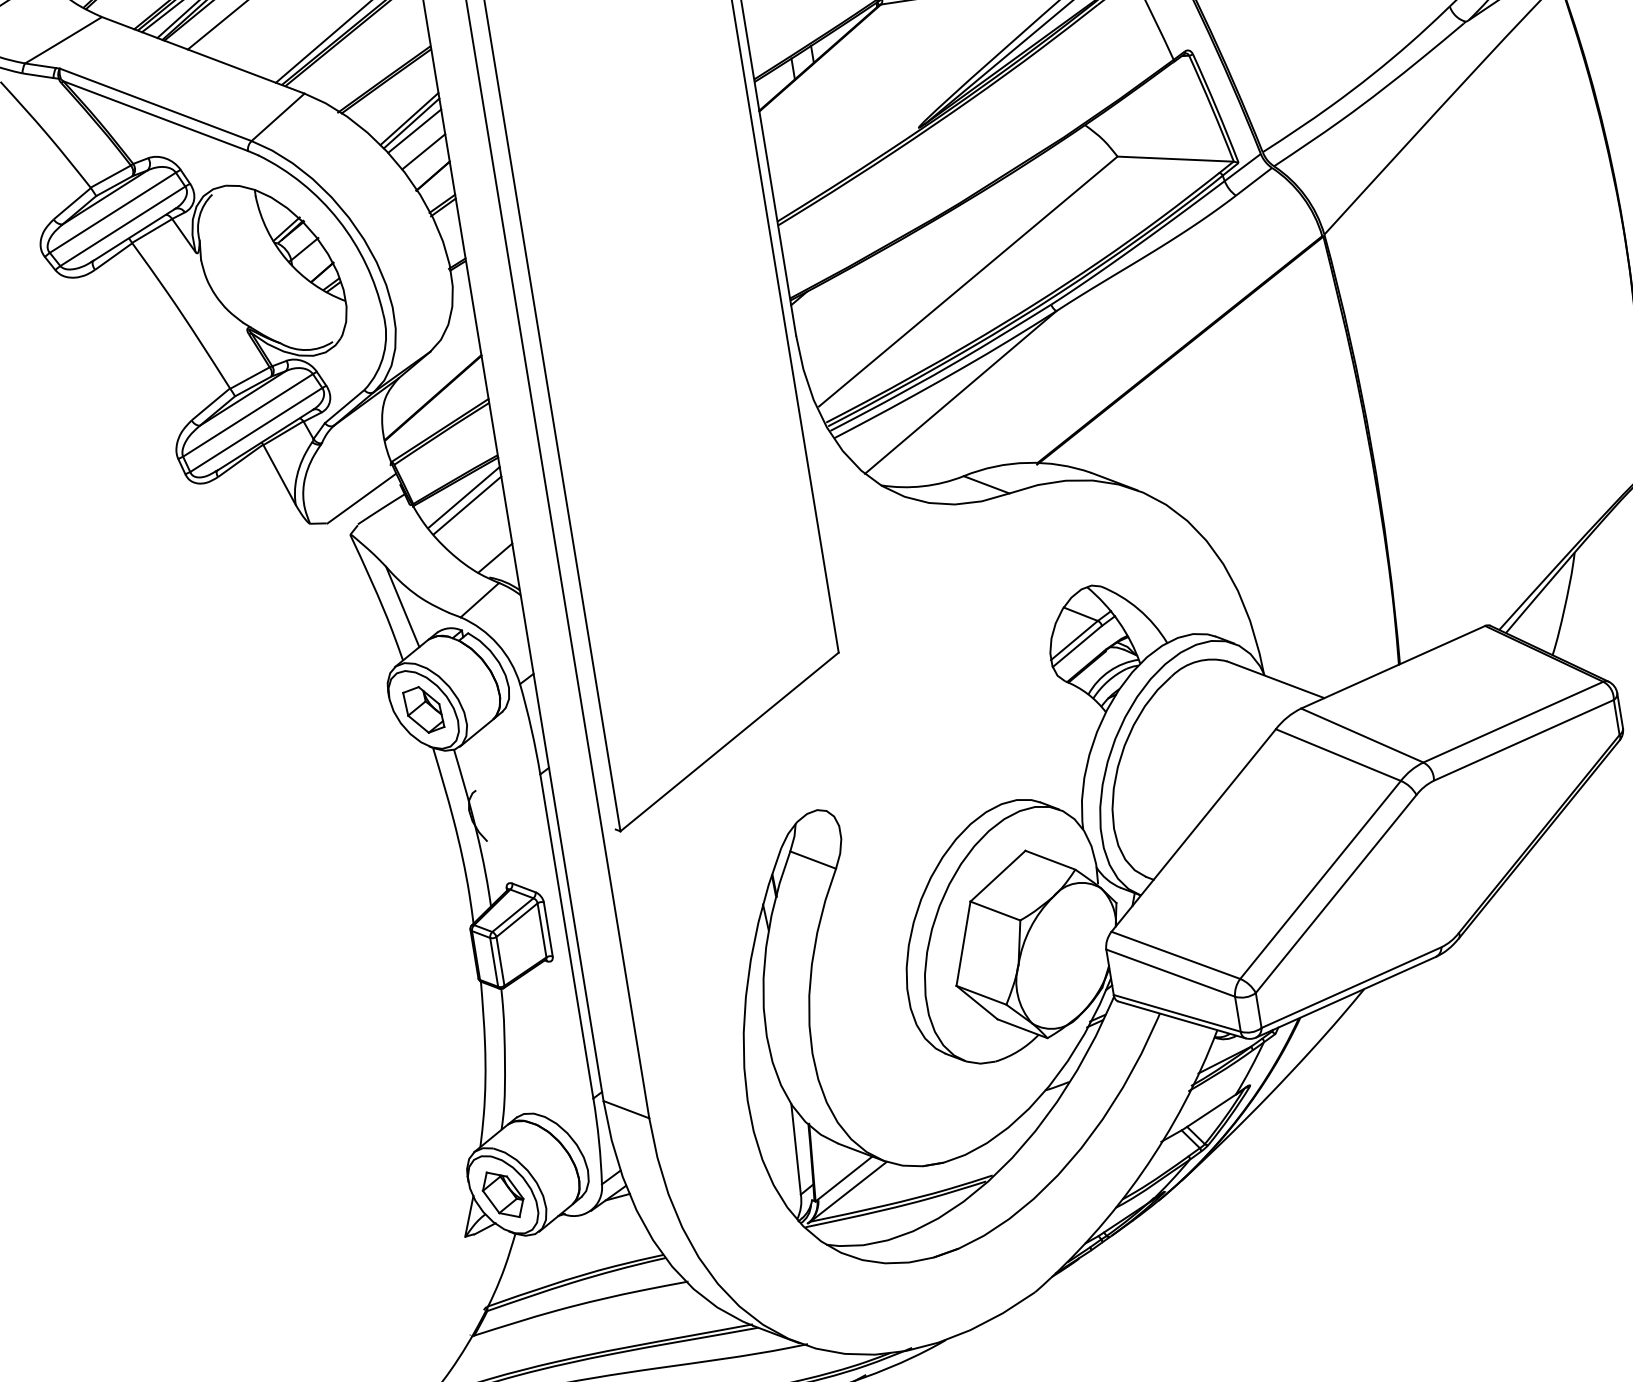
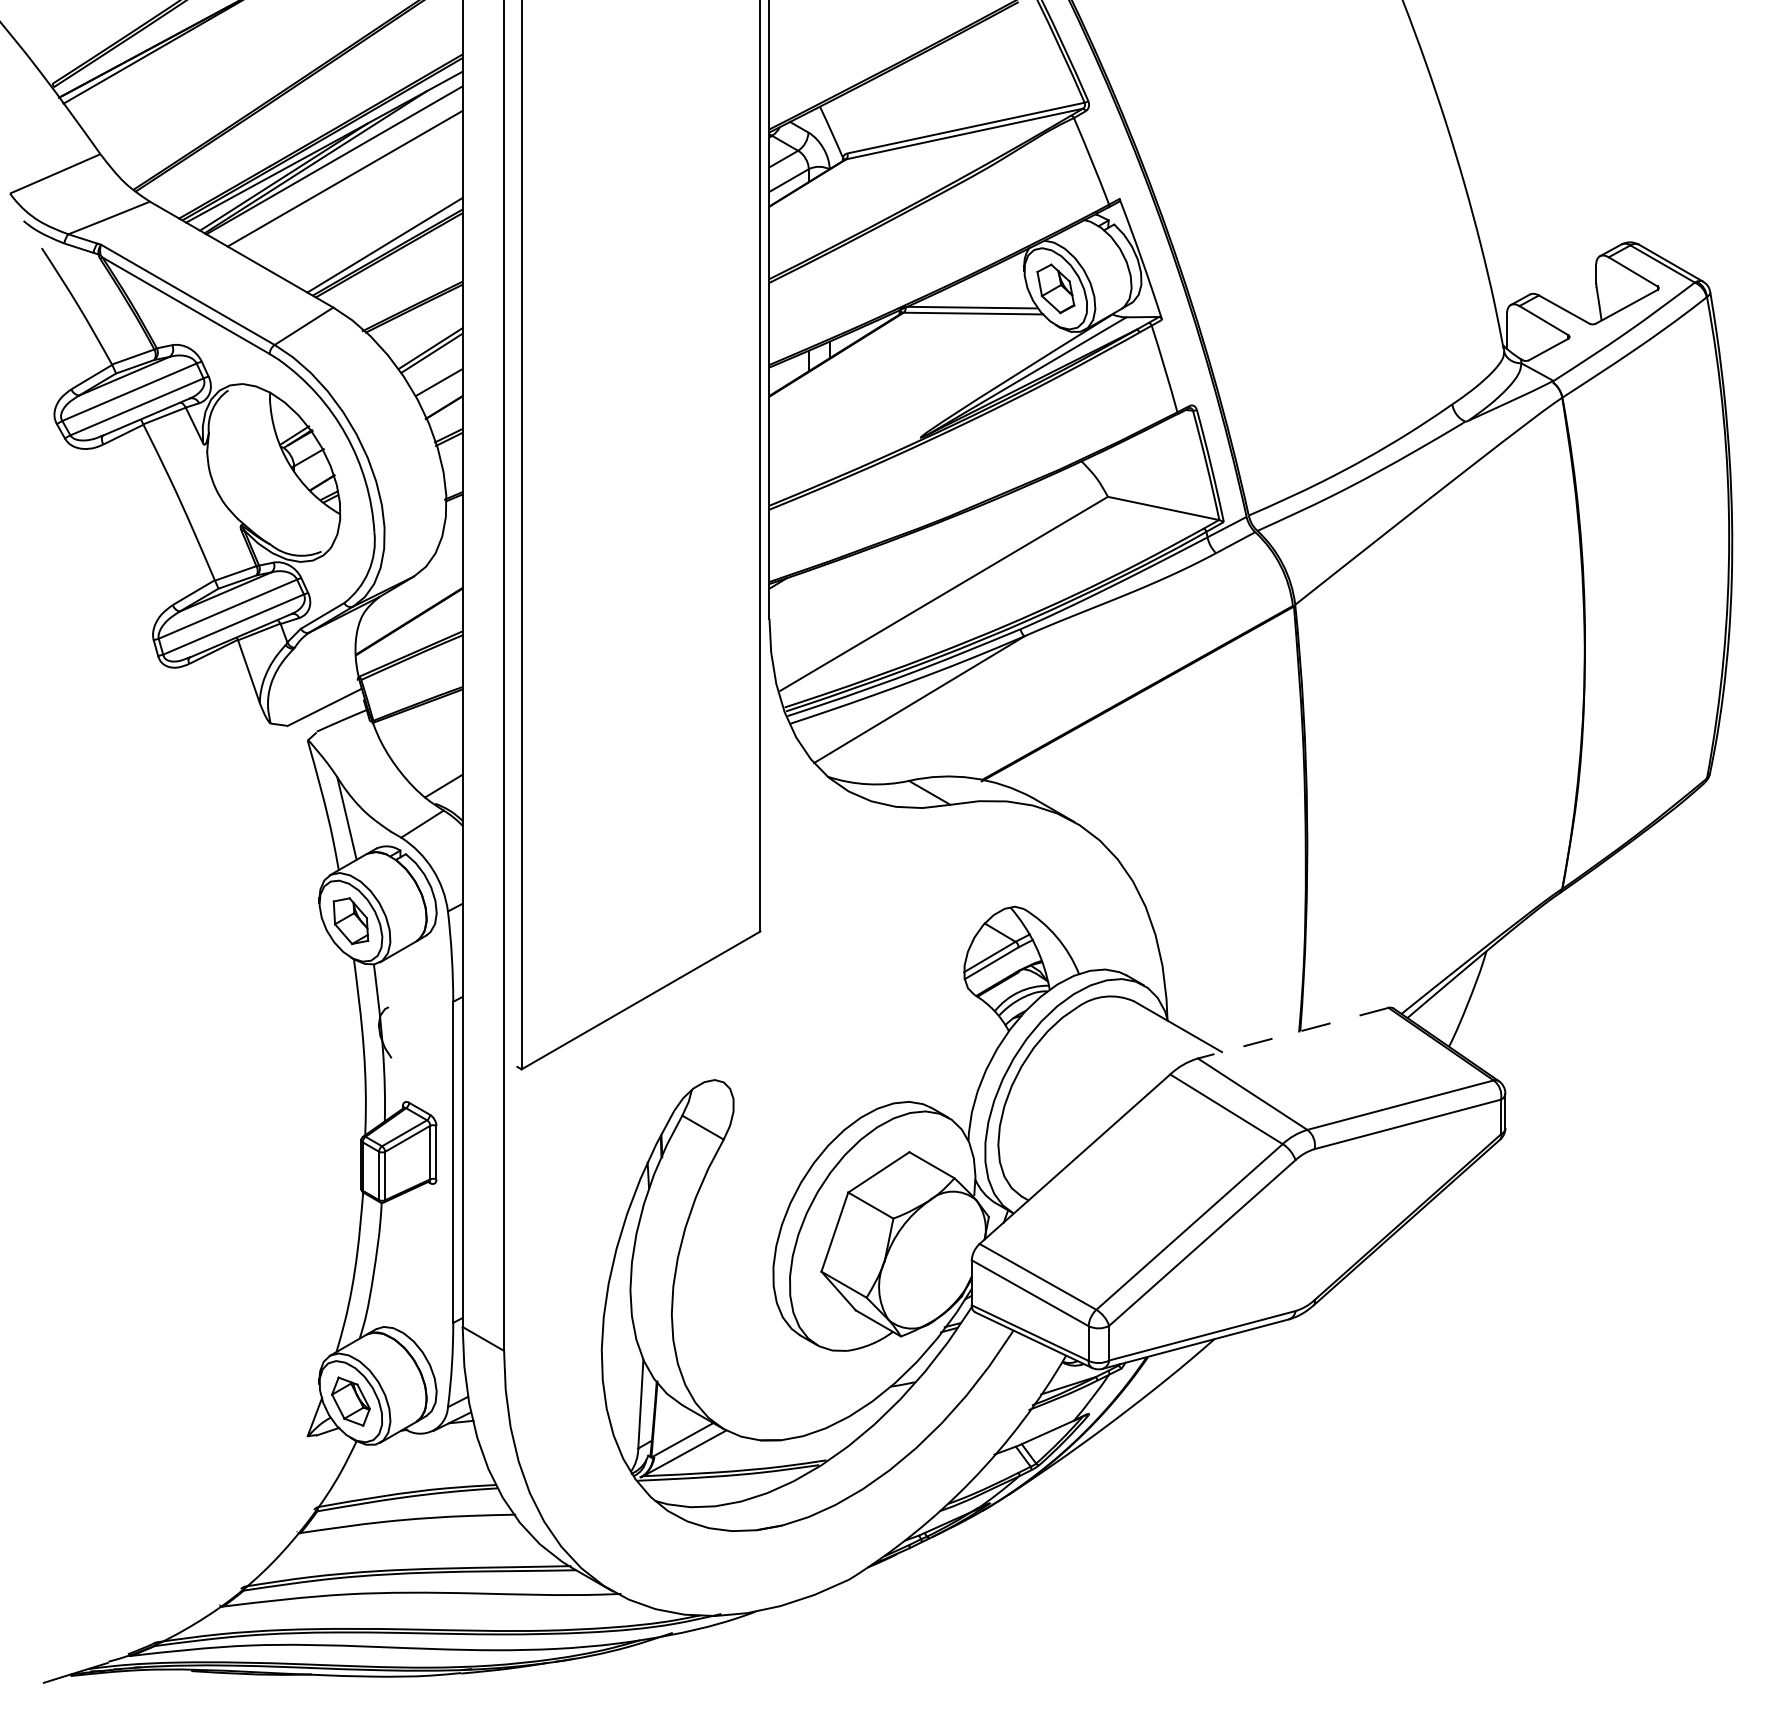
line: (414, 130) -> (433, 360), removed
line: (464, 497) -> (423, 722), removed
line: (467, 505) -> (425, 730), removed
line: (1393, 667) -> (1293, 1033), solid -> dashed

